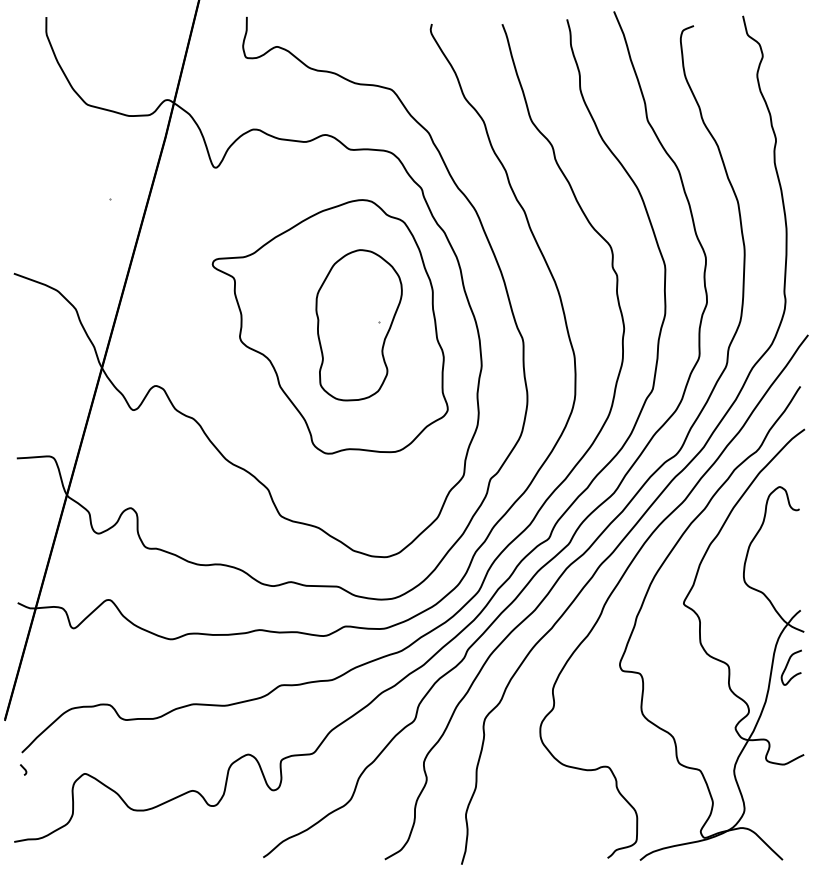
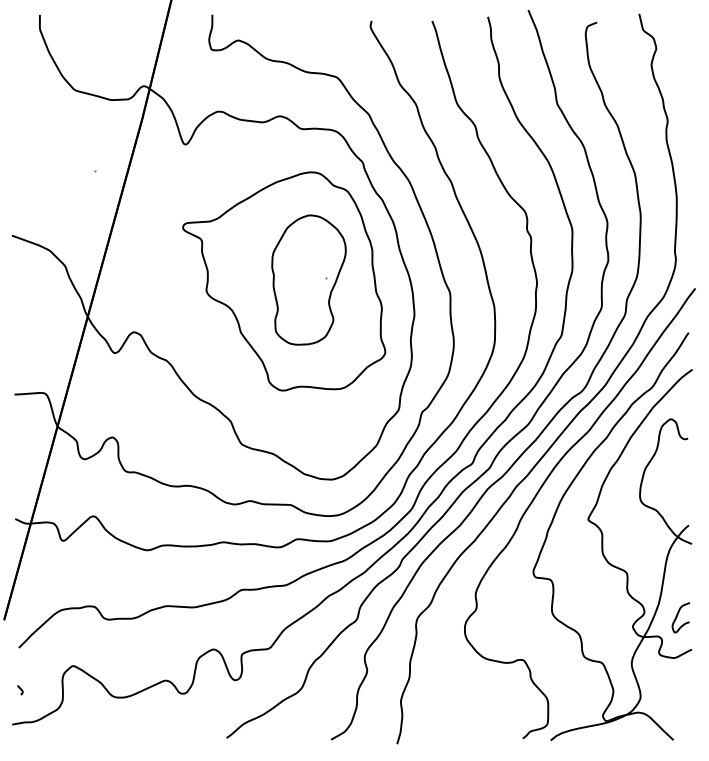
curve: (787, 666) -> (677, 616), moved
curve: (23, 769) -> (20, 689), moved

